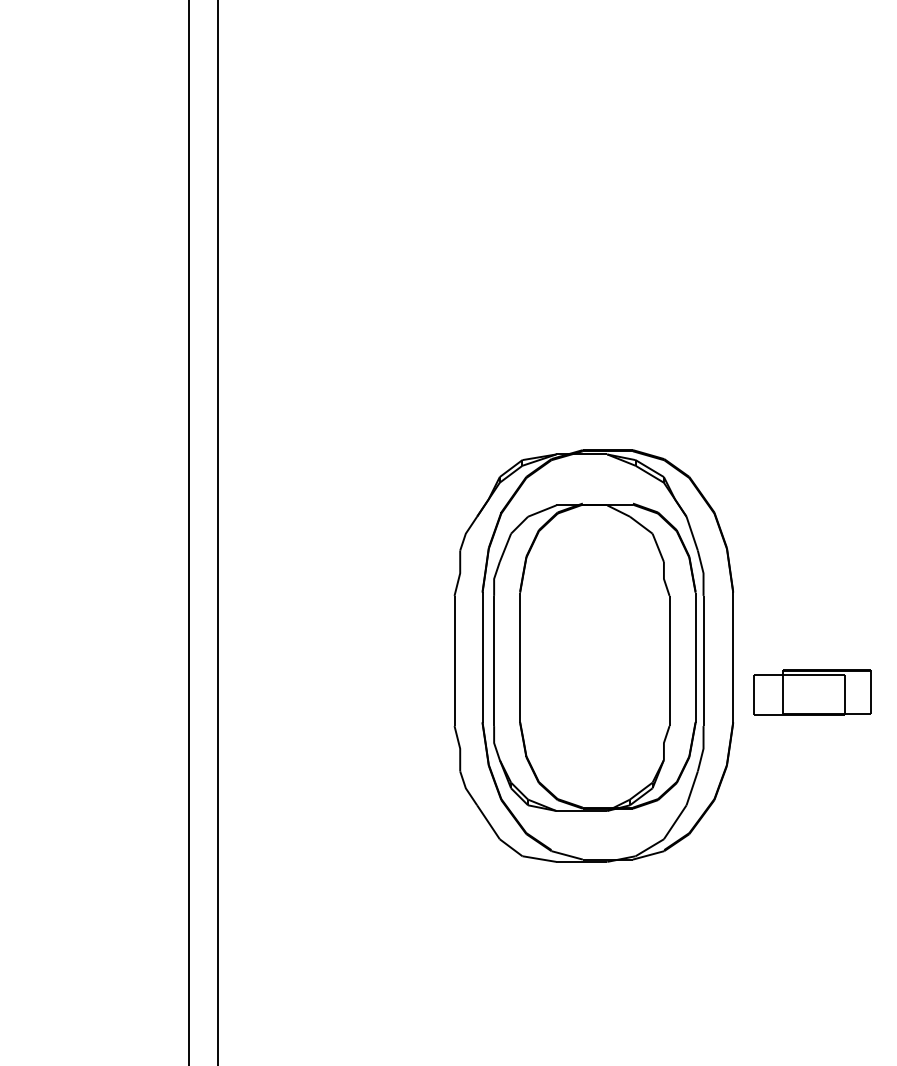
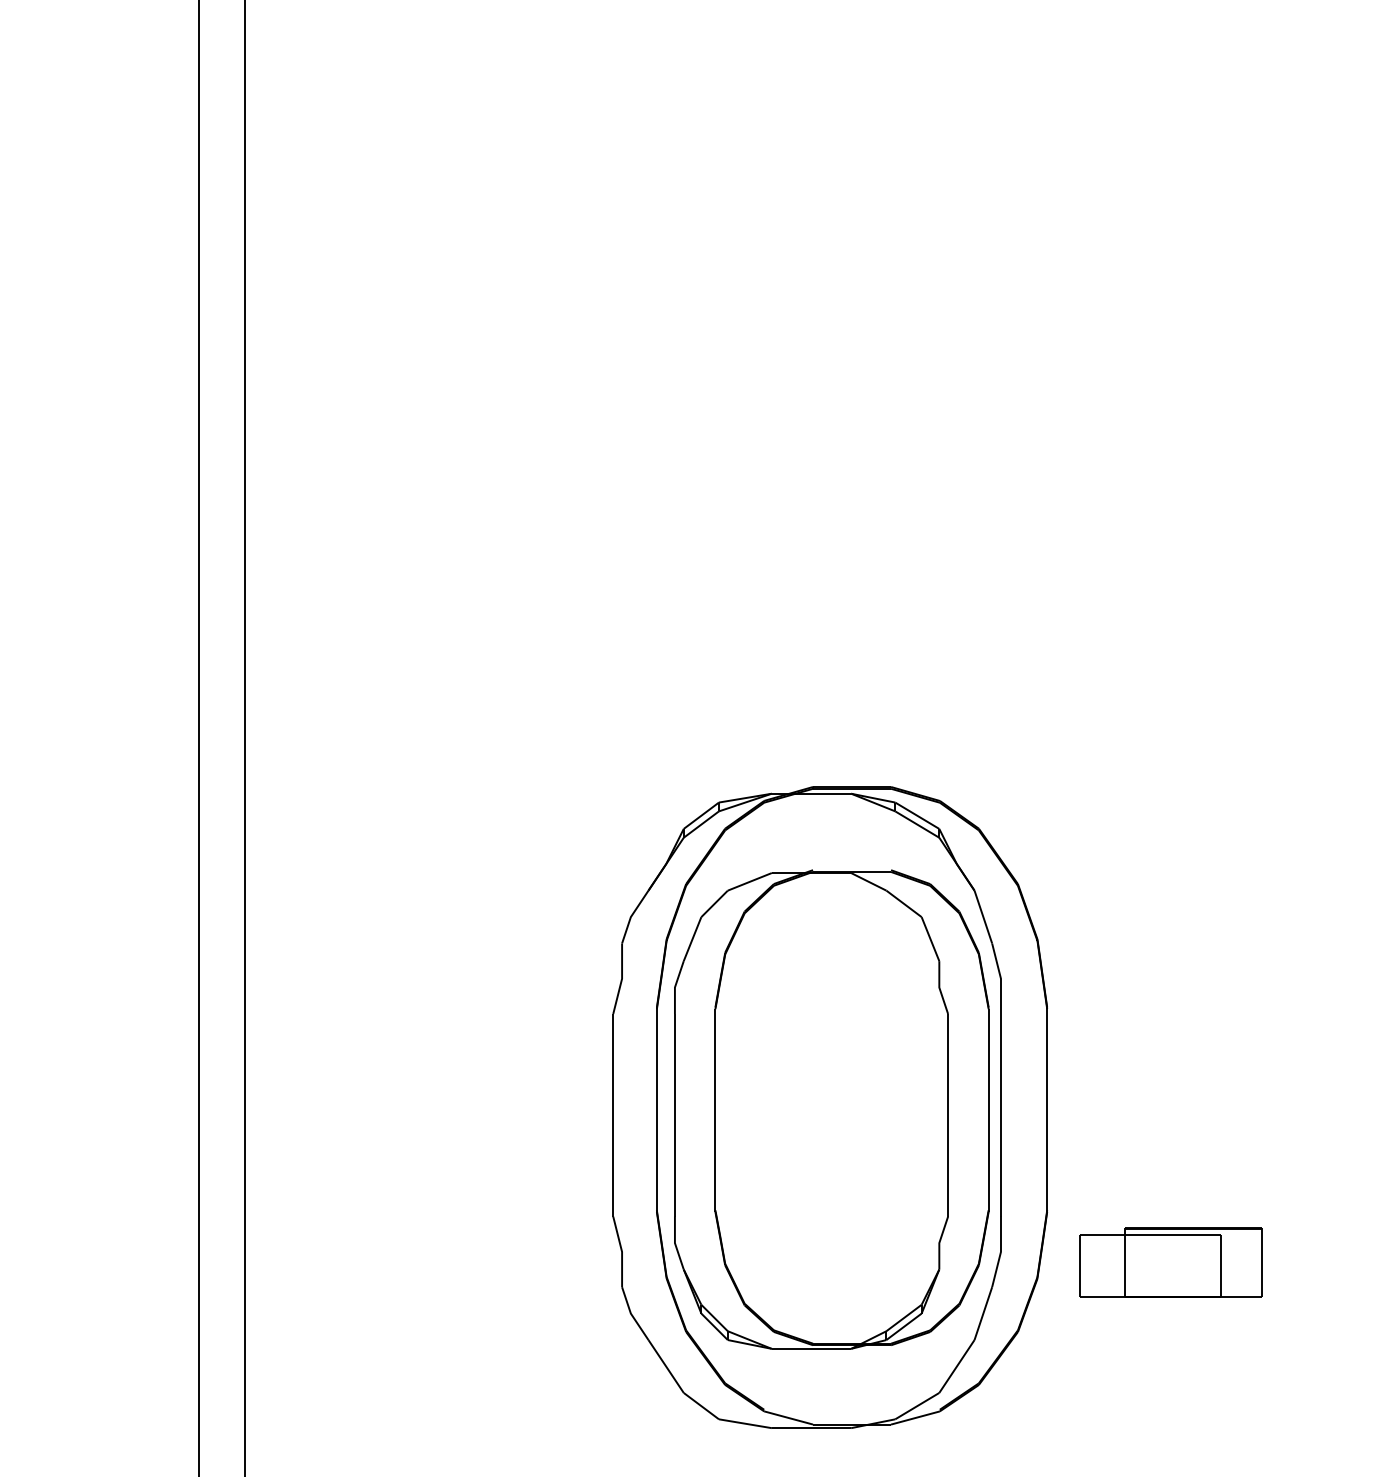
part: (812, 692) -> (1170, 1262), moved

